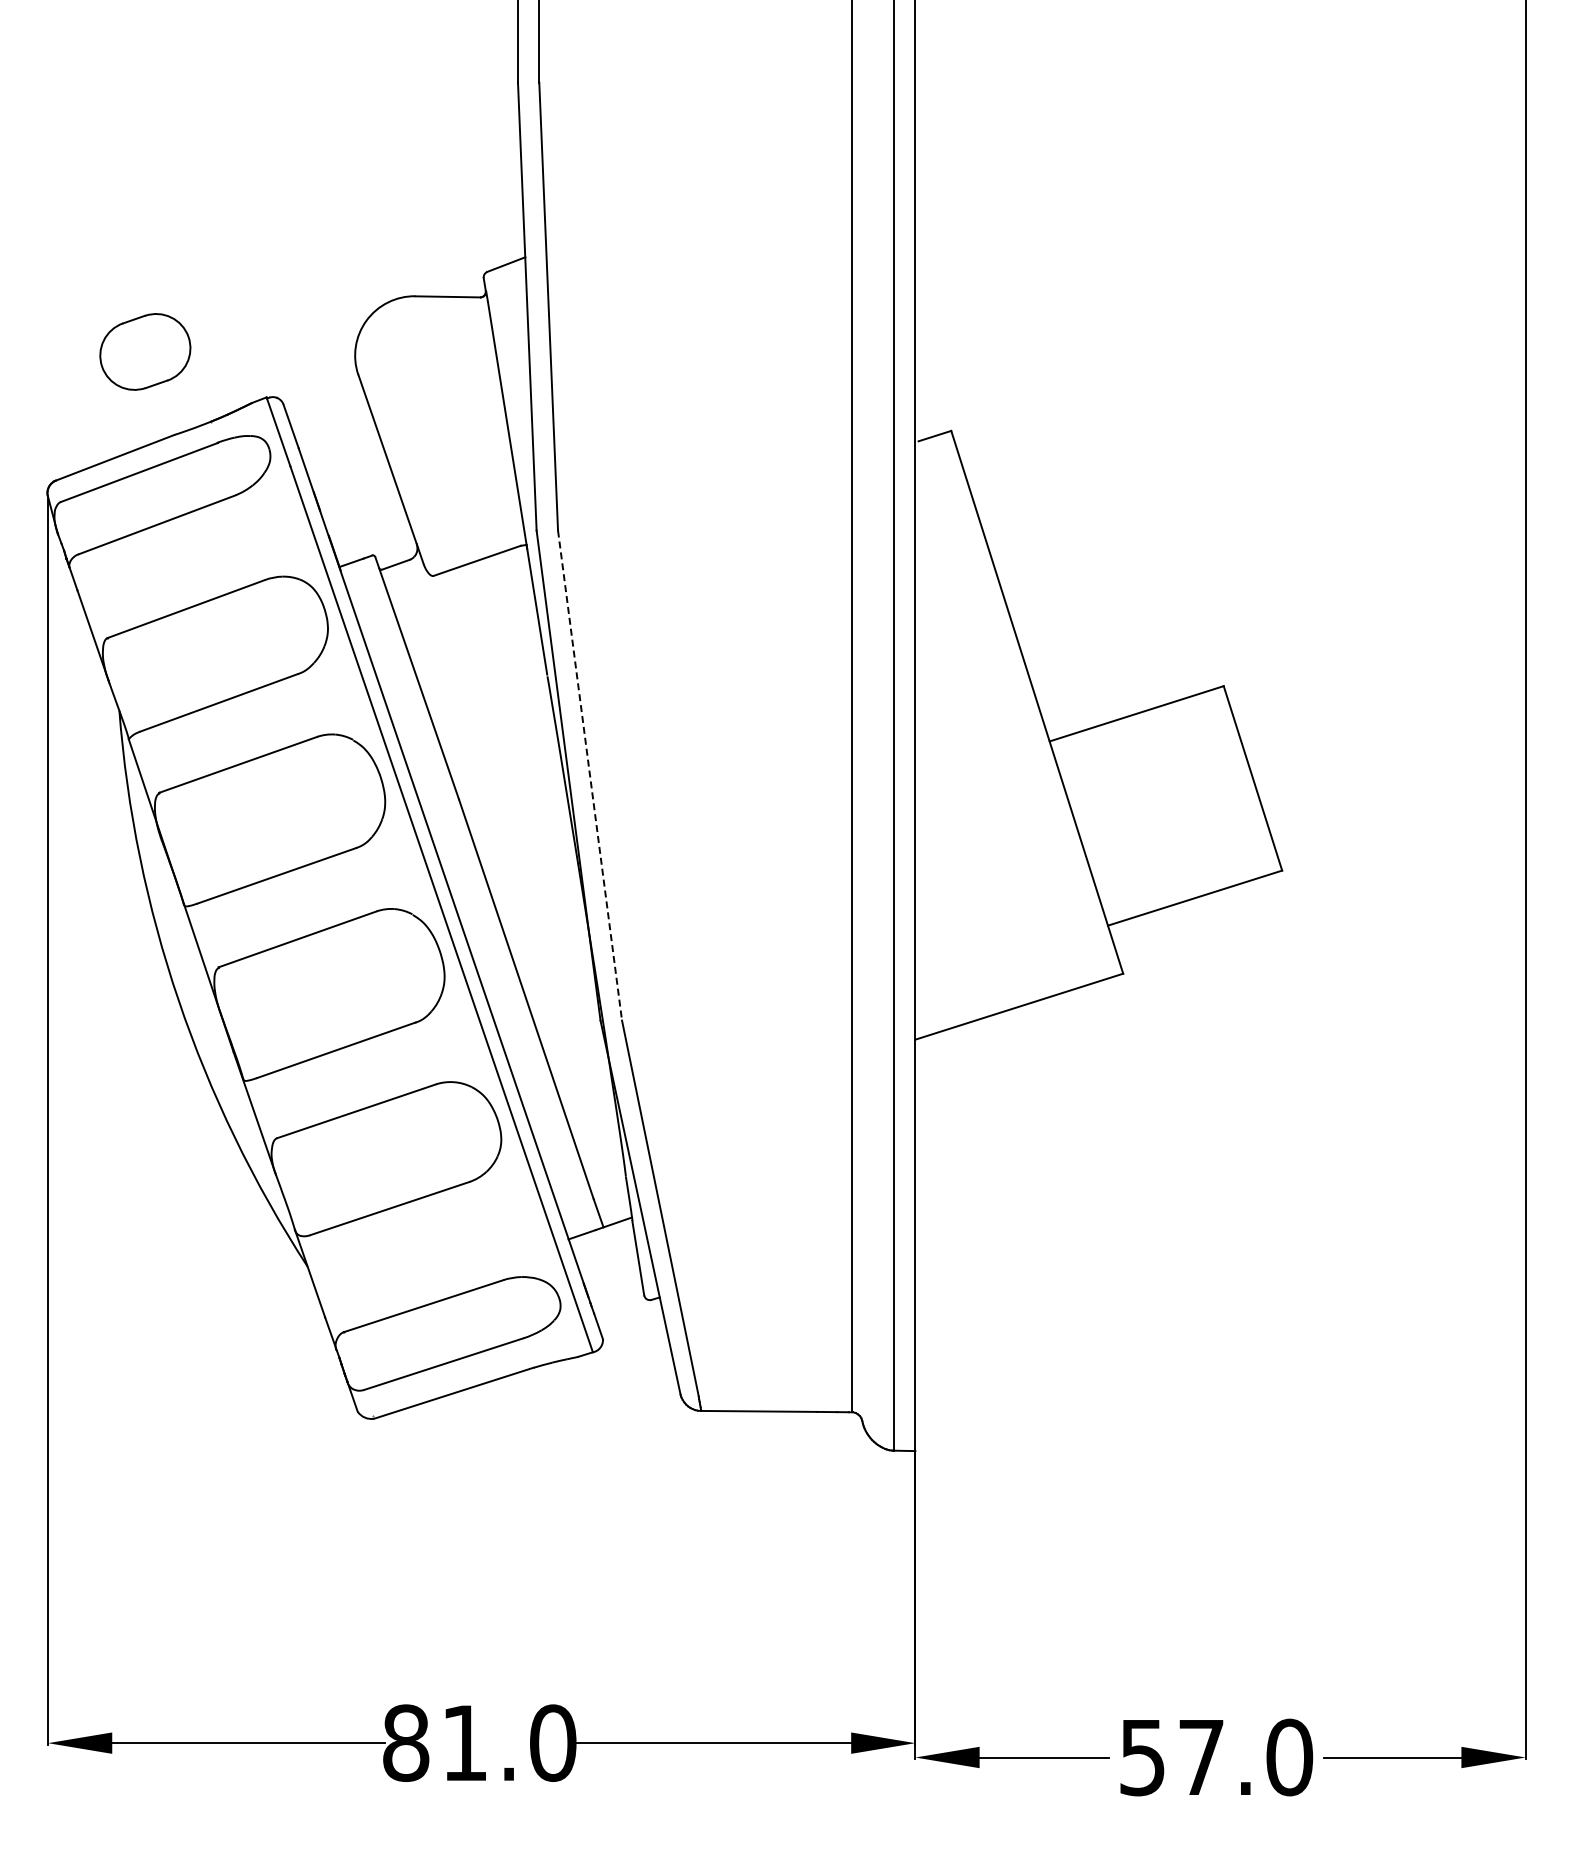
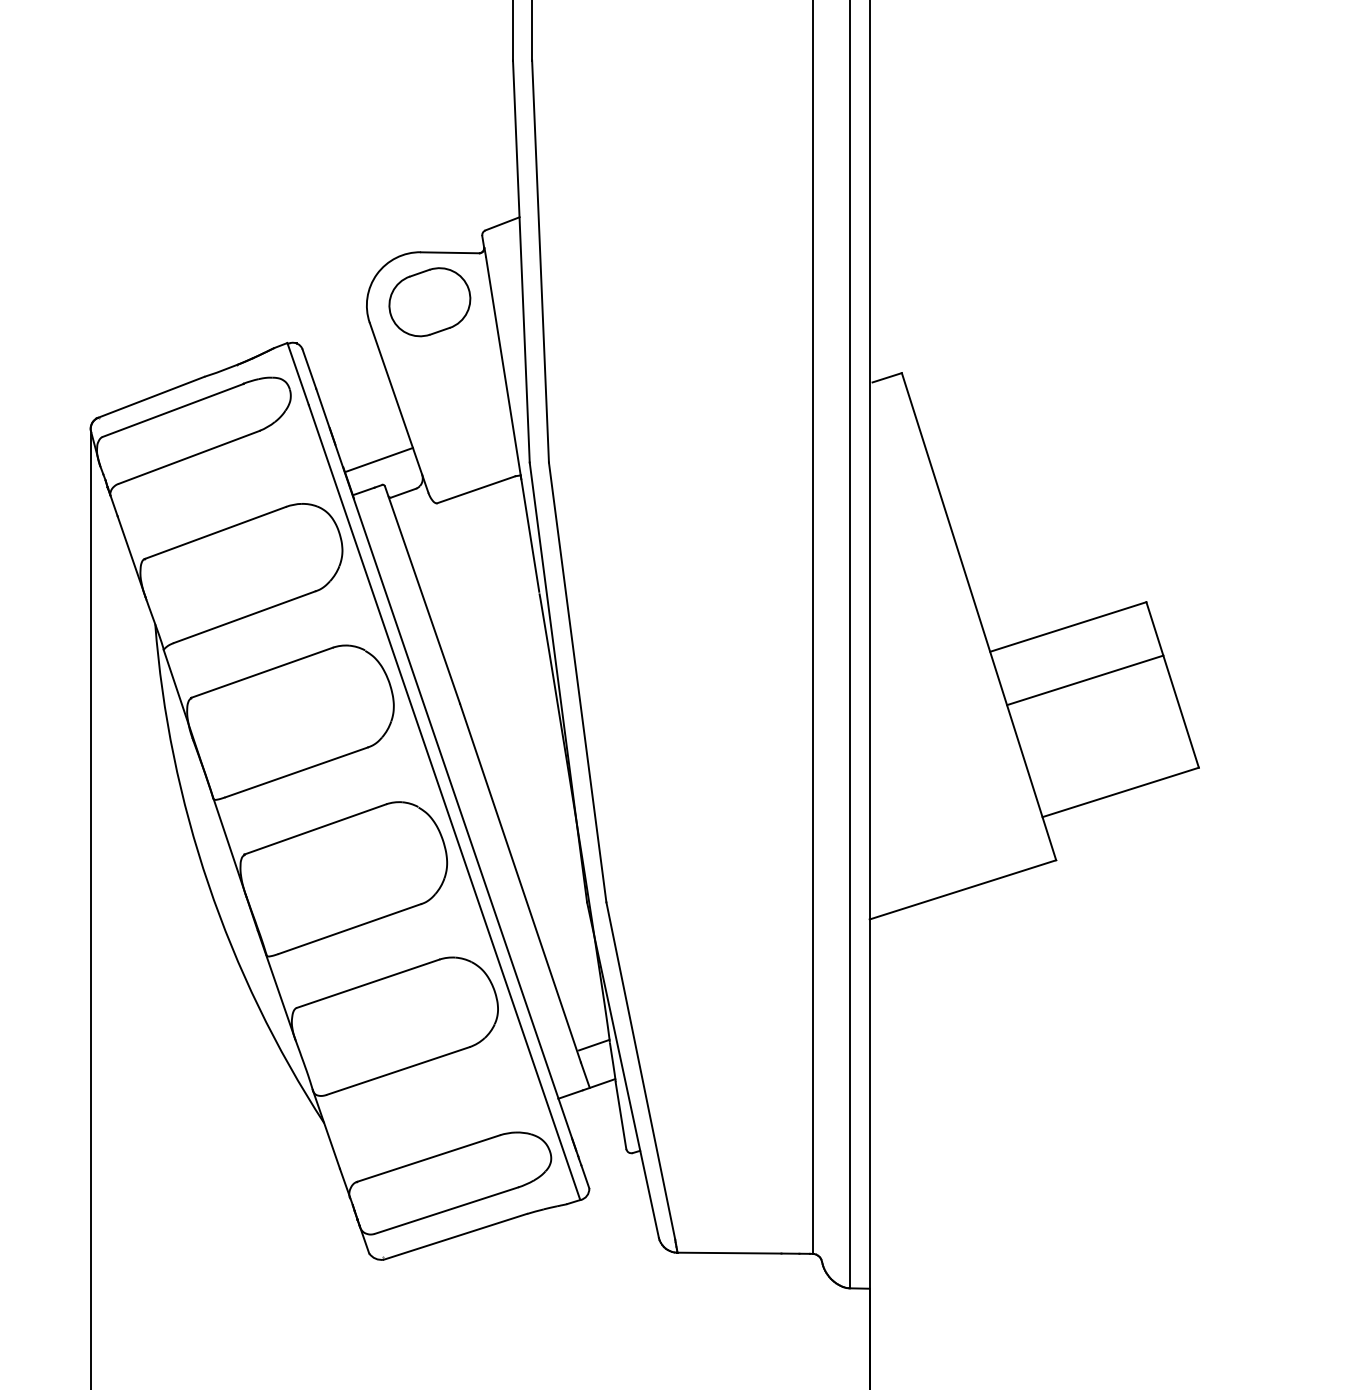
part: (145, 351) -> (430, 301), moved
line: (368, 527) -> (378, 459), added
line: (1155, 772) -> (1085, 679), added
line: (590, 776) -> (578, 683), dashed -> solid
line: (608, 1179) -> (594, 1044), added

